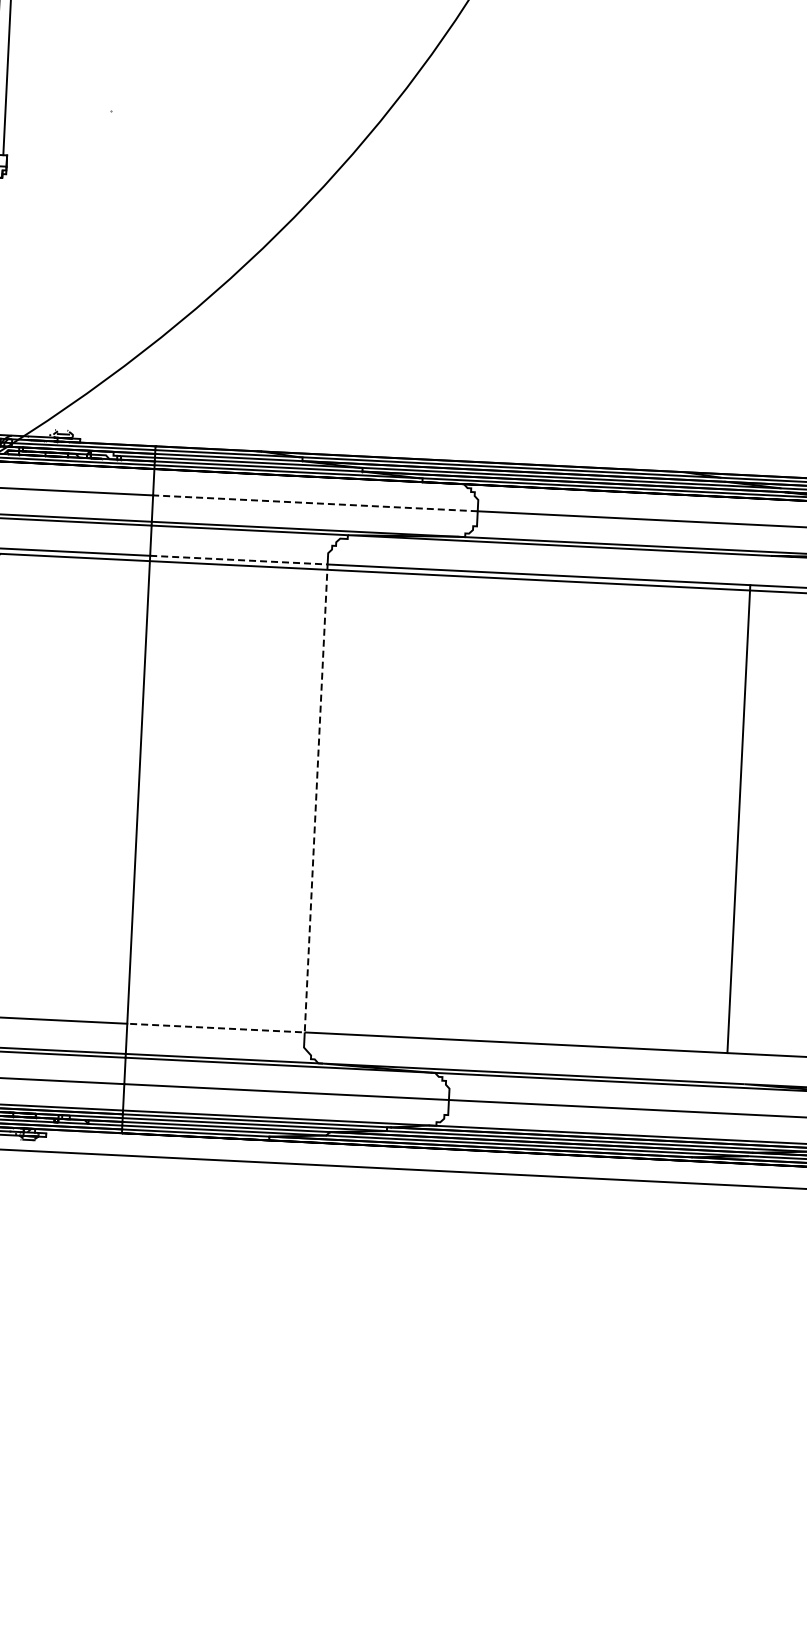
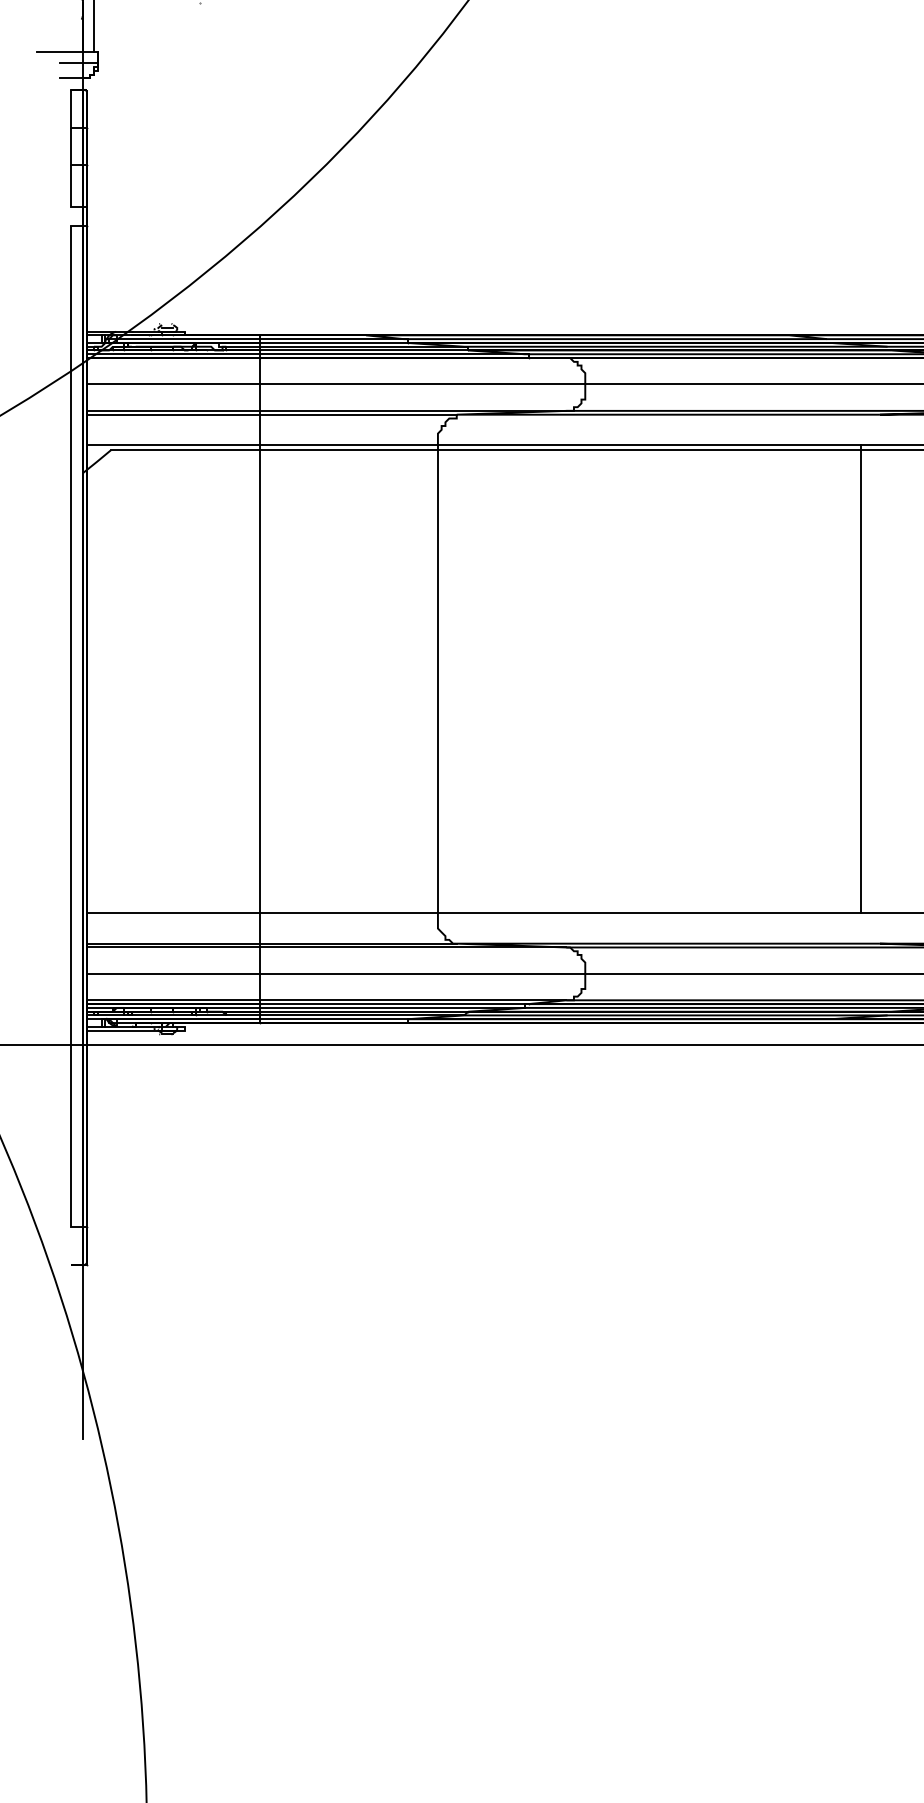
line: (315, 503) -> (422, 384), dashed -> solid
line: (315, 798) -> (437, 679), dashed -> solid

